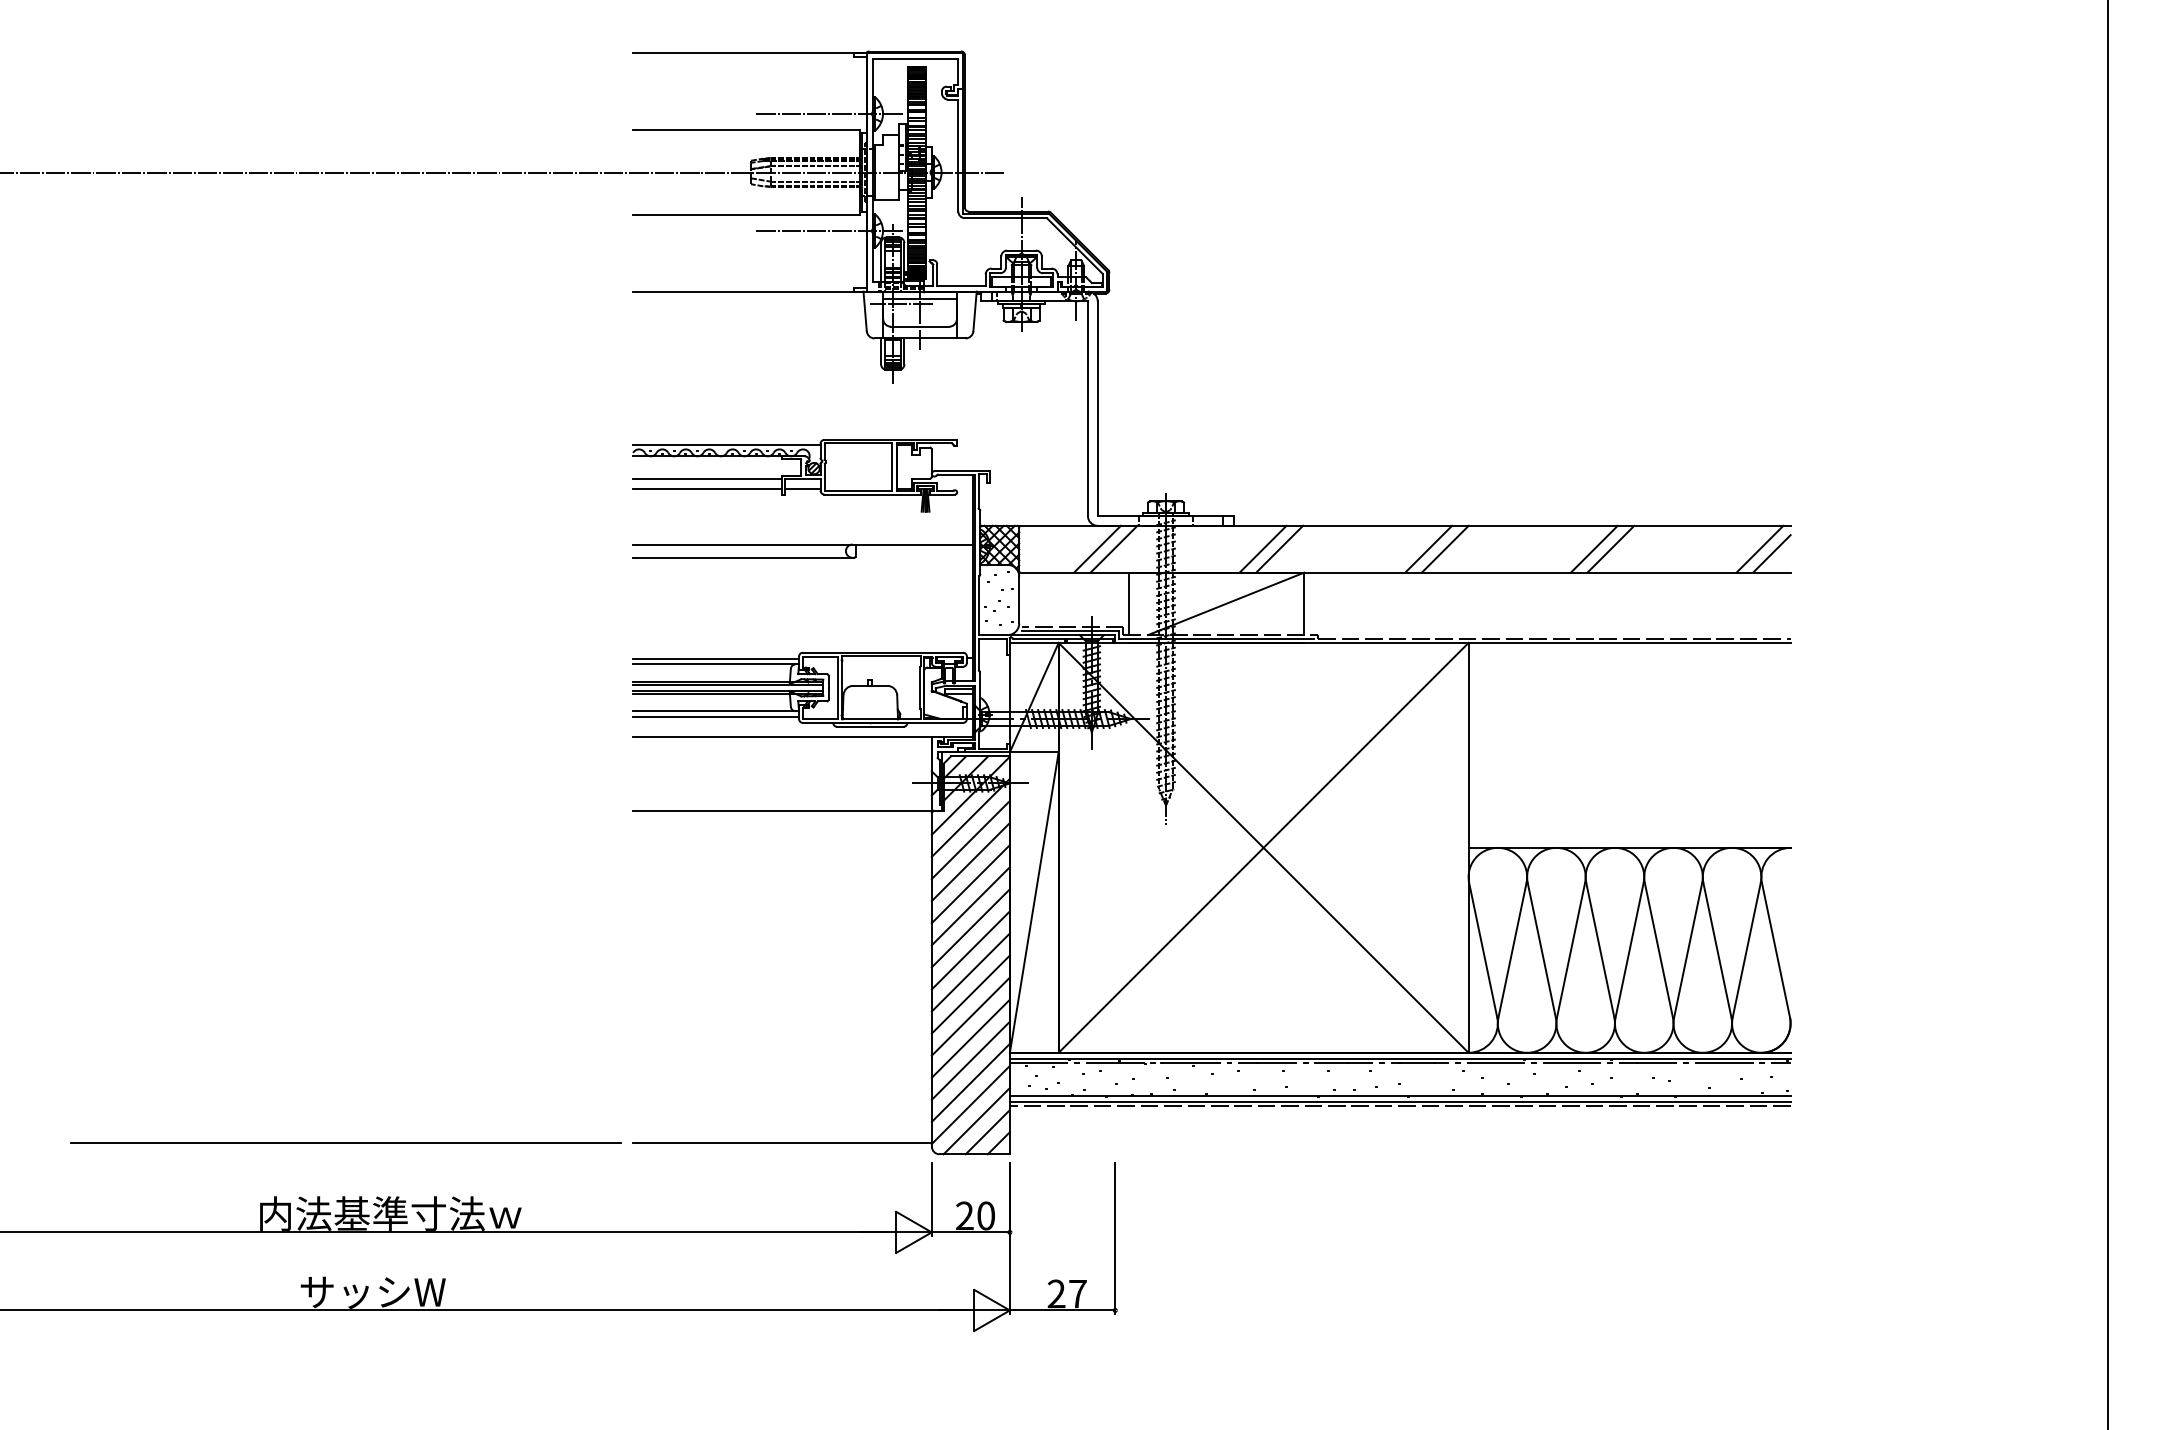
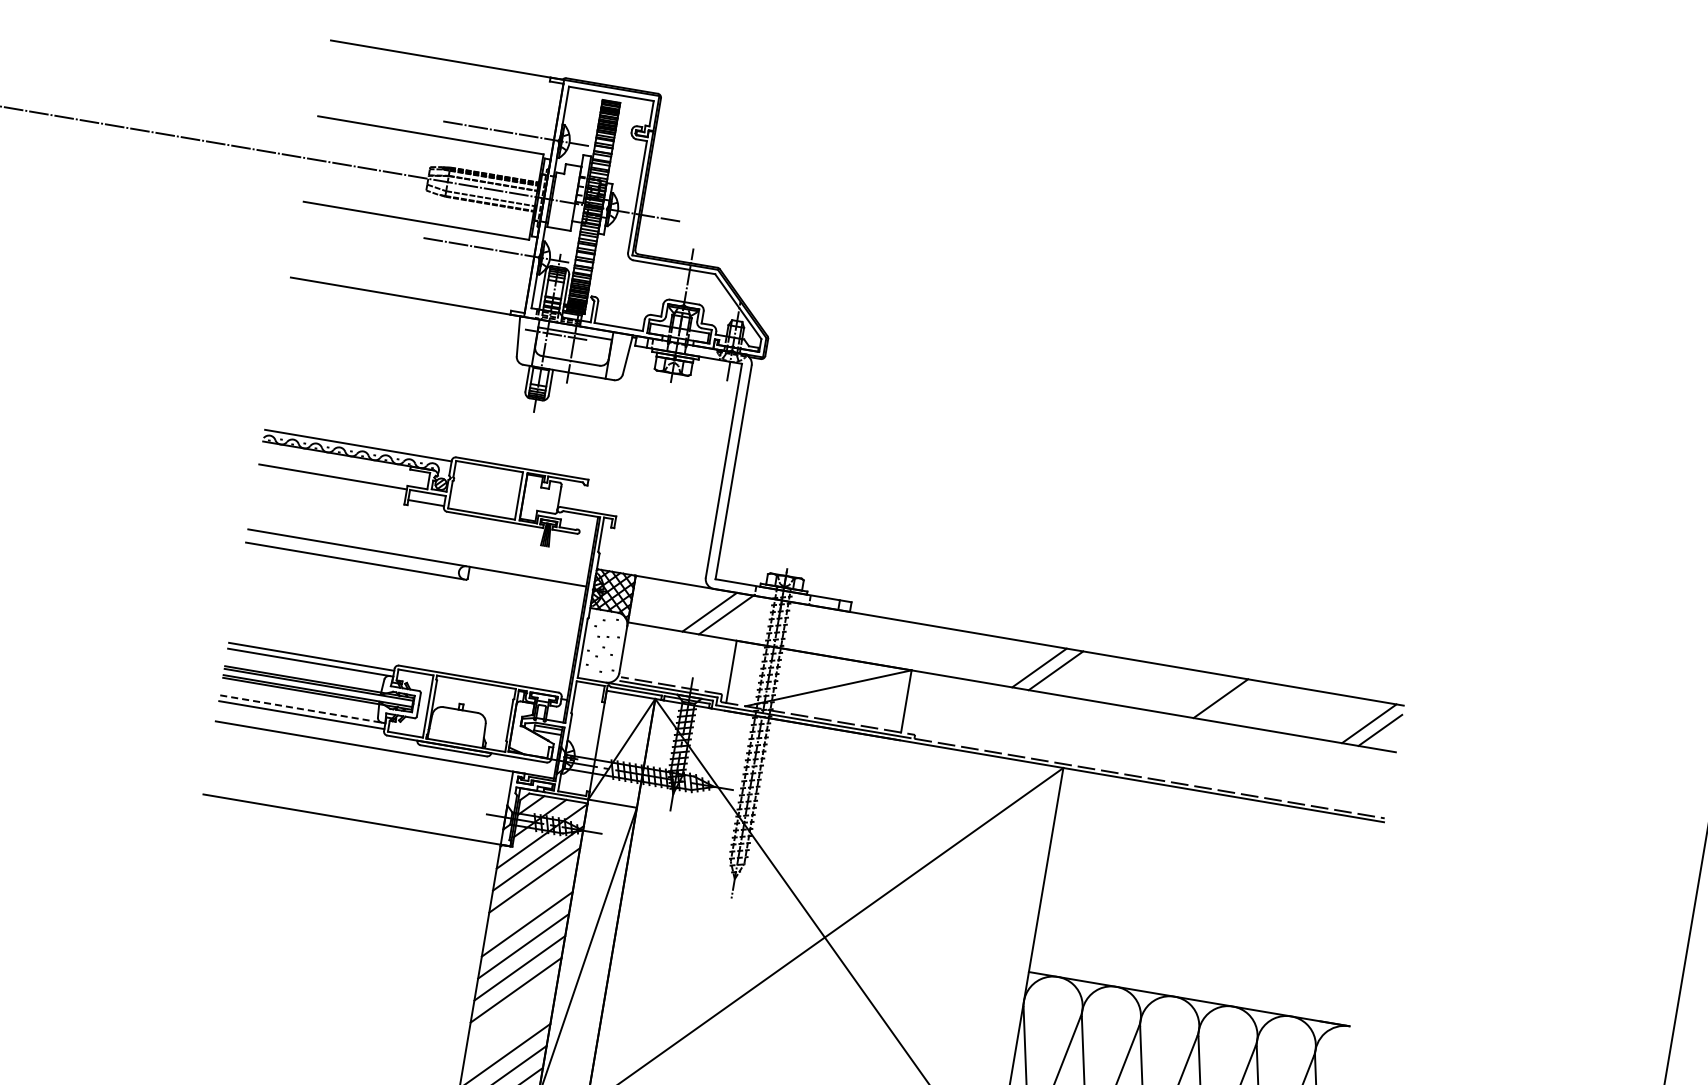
line: (707, 489) -> (331, 487), removed
line: (1262, 548) -> (874, 639), removed
line: (1279, 548) -> (891, 642), removed
line: (1593, 548) -> (1203, 695), removed
line: (714, 711) -> (301, 709), solid -> dashed
line: (970, 862) -> (530, 902), removed
line: (970, 972) -> (512, 1012), removed
line: (970, 994) -> (508, 1034), removed

